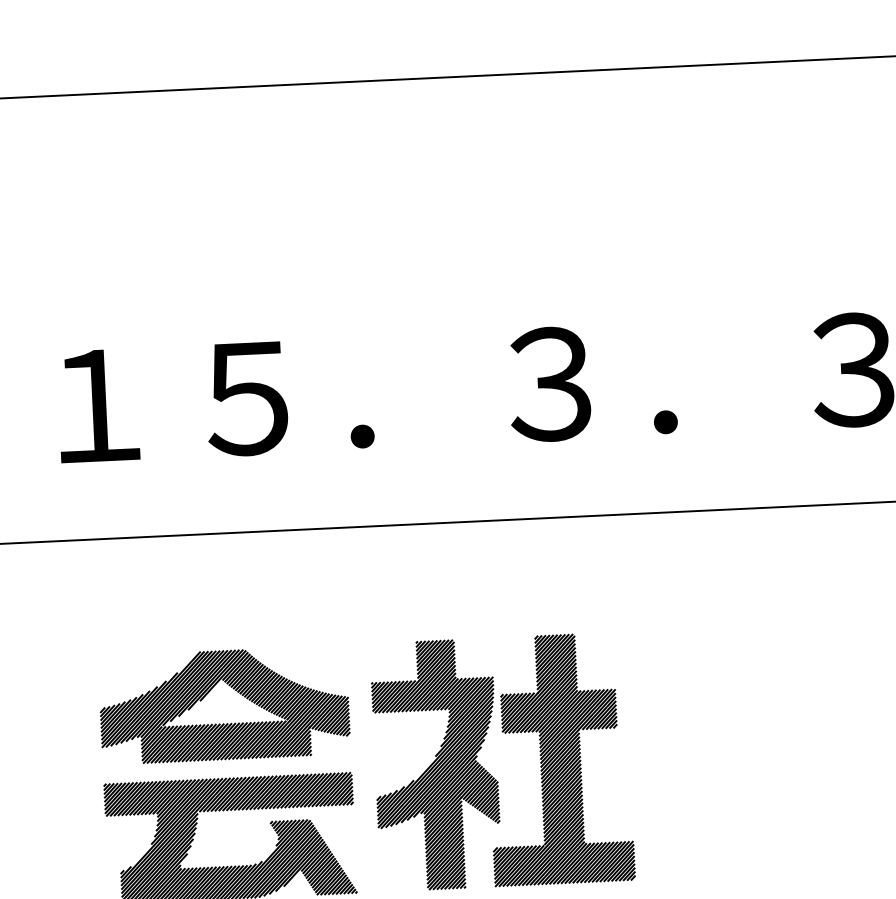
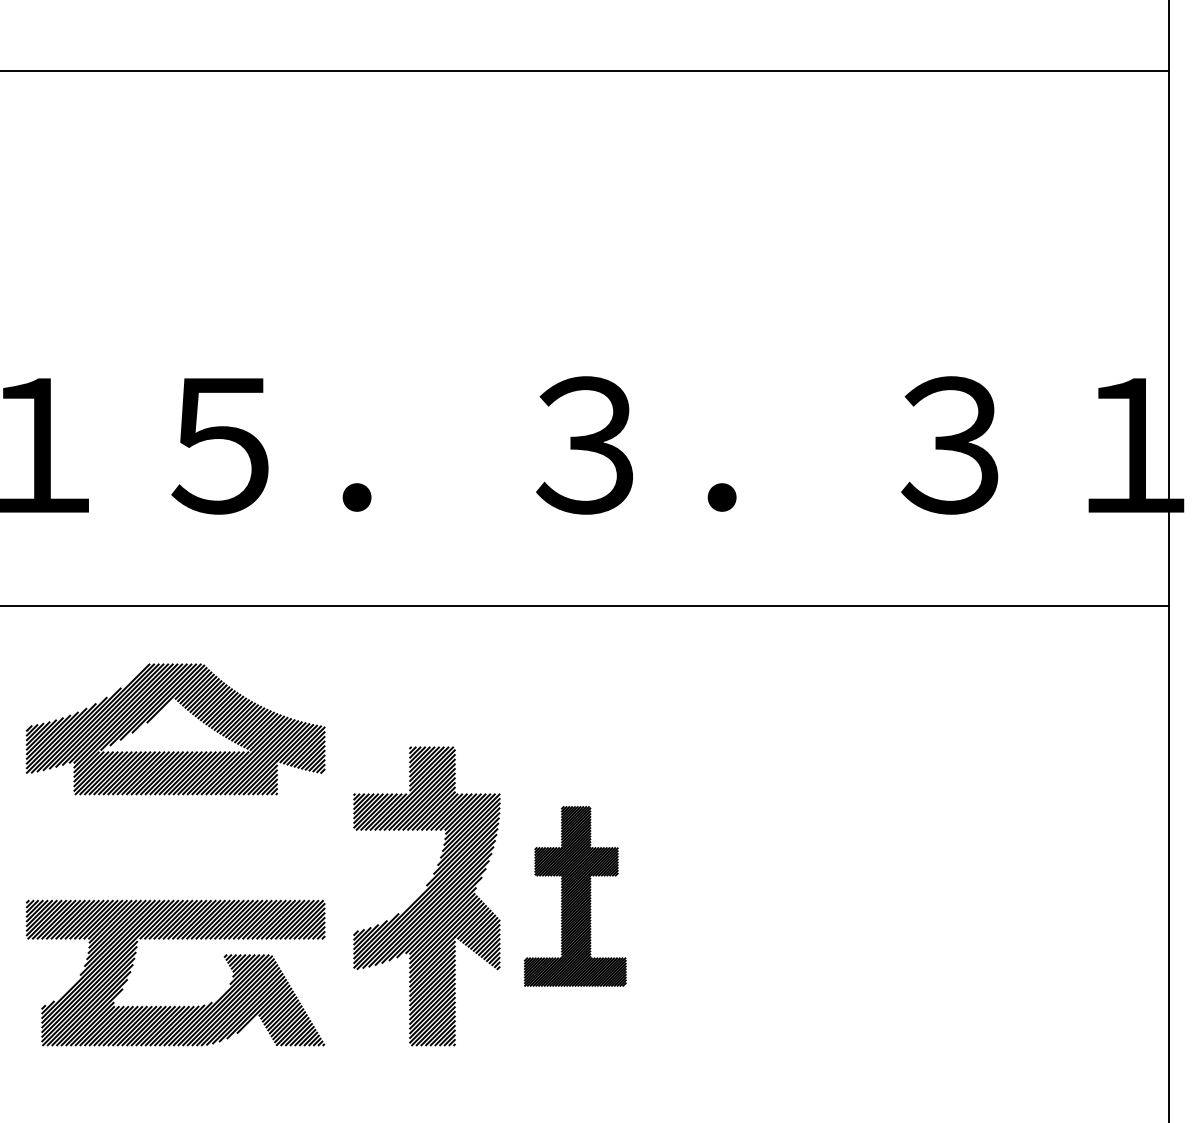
part: (224, 705) -> (175, 729), moved
part: (559, 759) -> (575, 896), size x0.6

